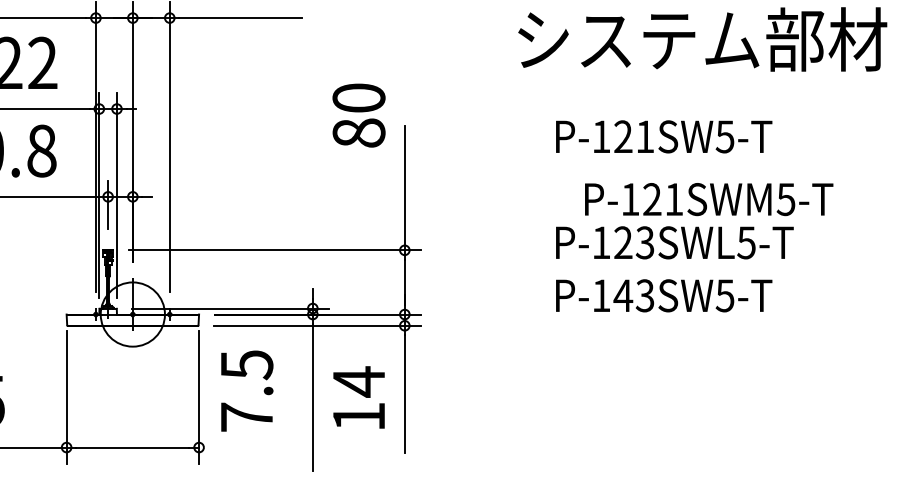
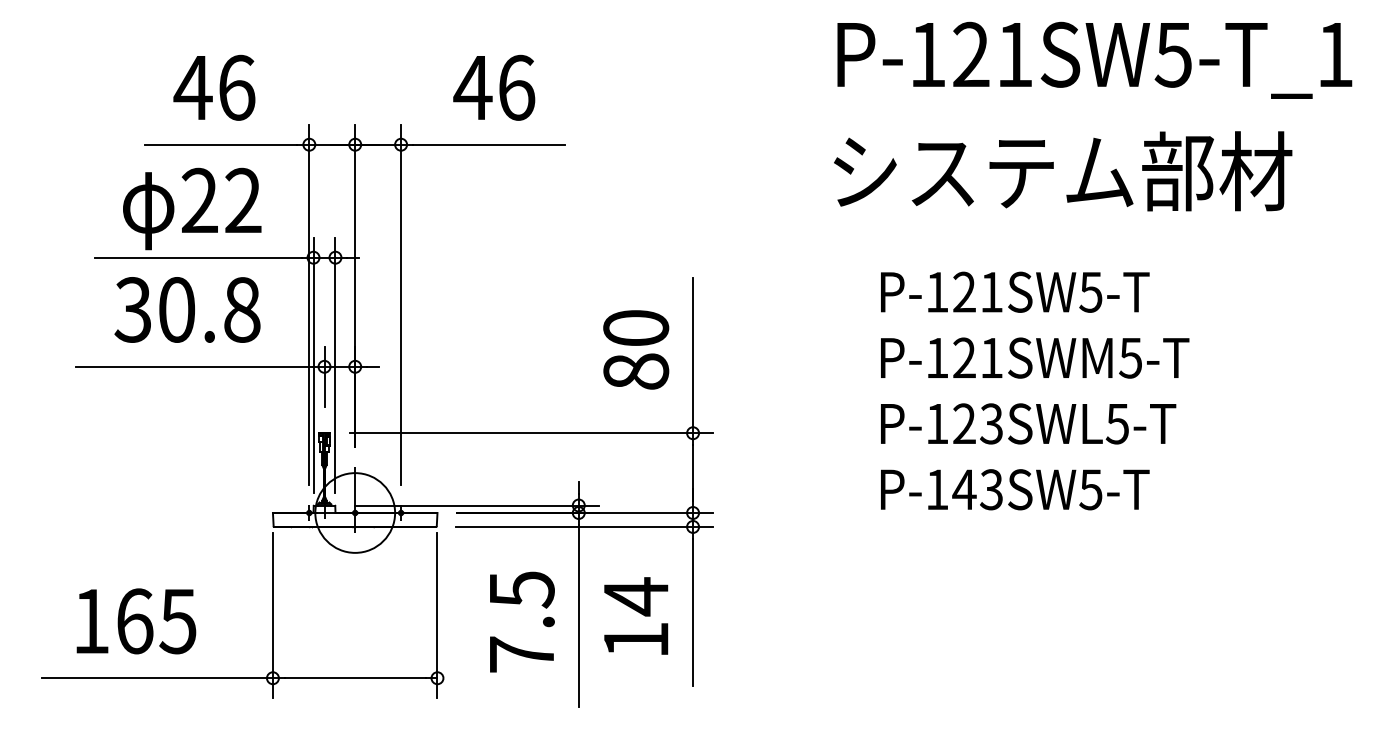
text: (359, 115) -> (636, 349), moved
text: (709, 199) -> (1035, 357), moved
text: (247, 390) -> (522, 621), moved

